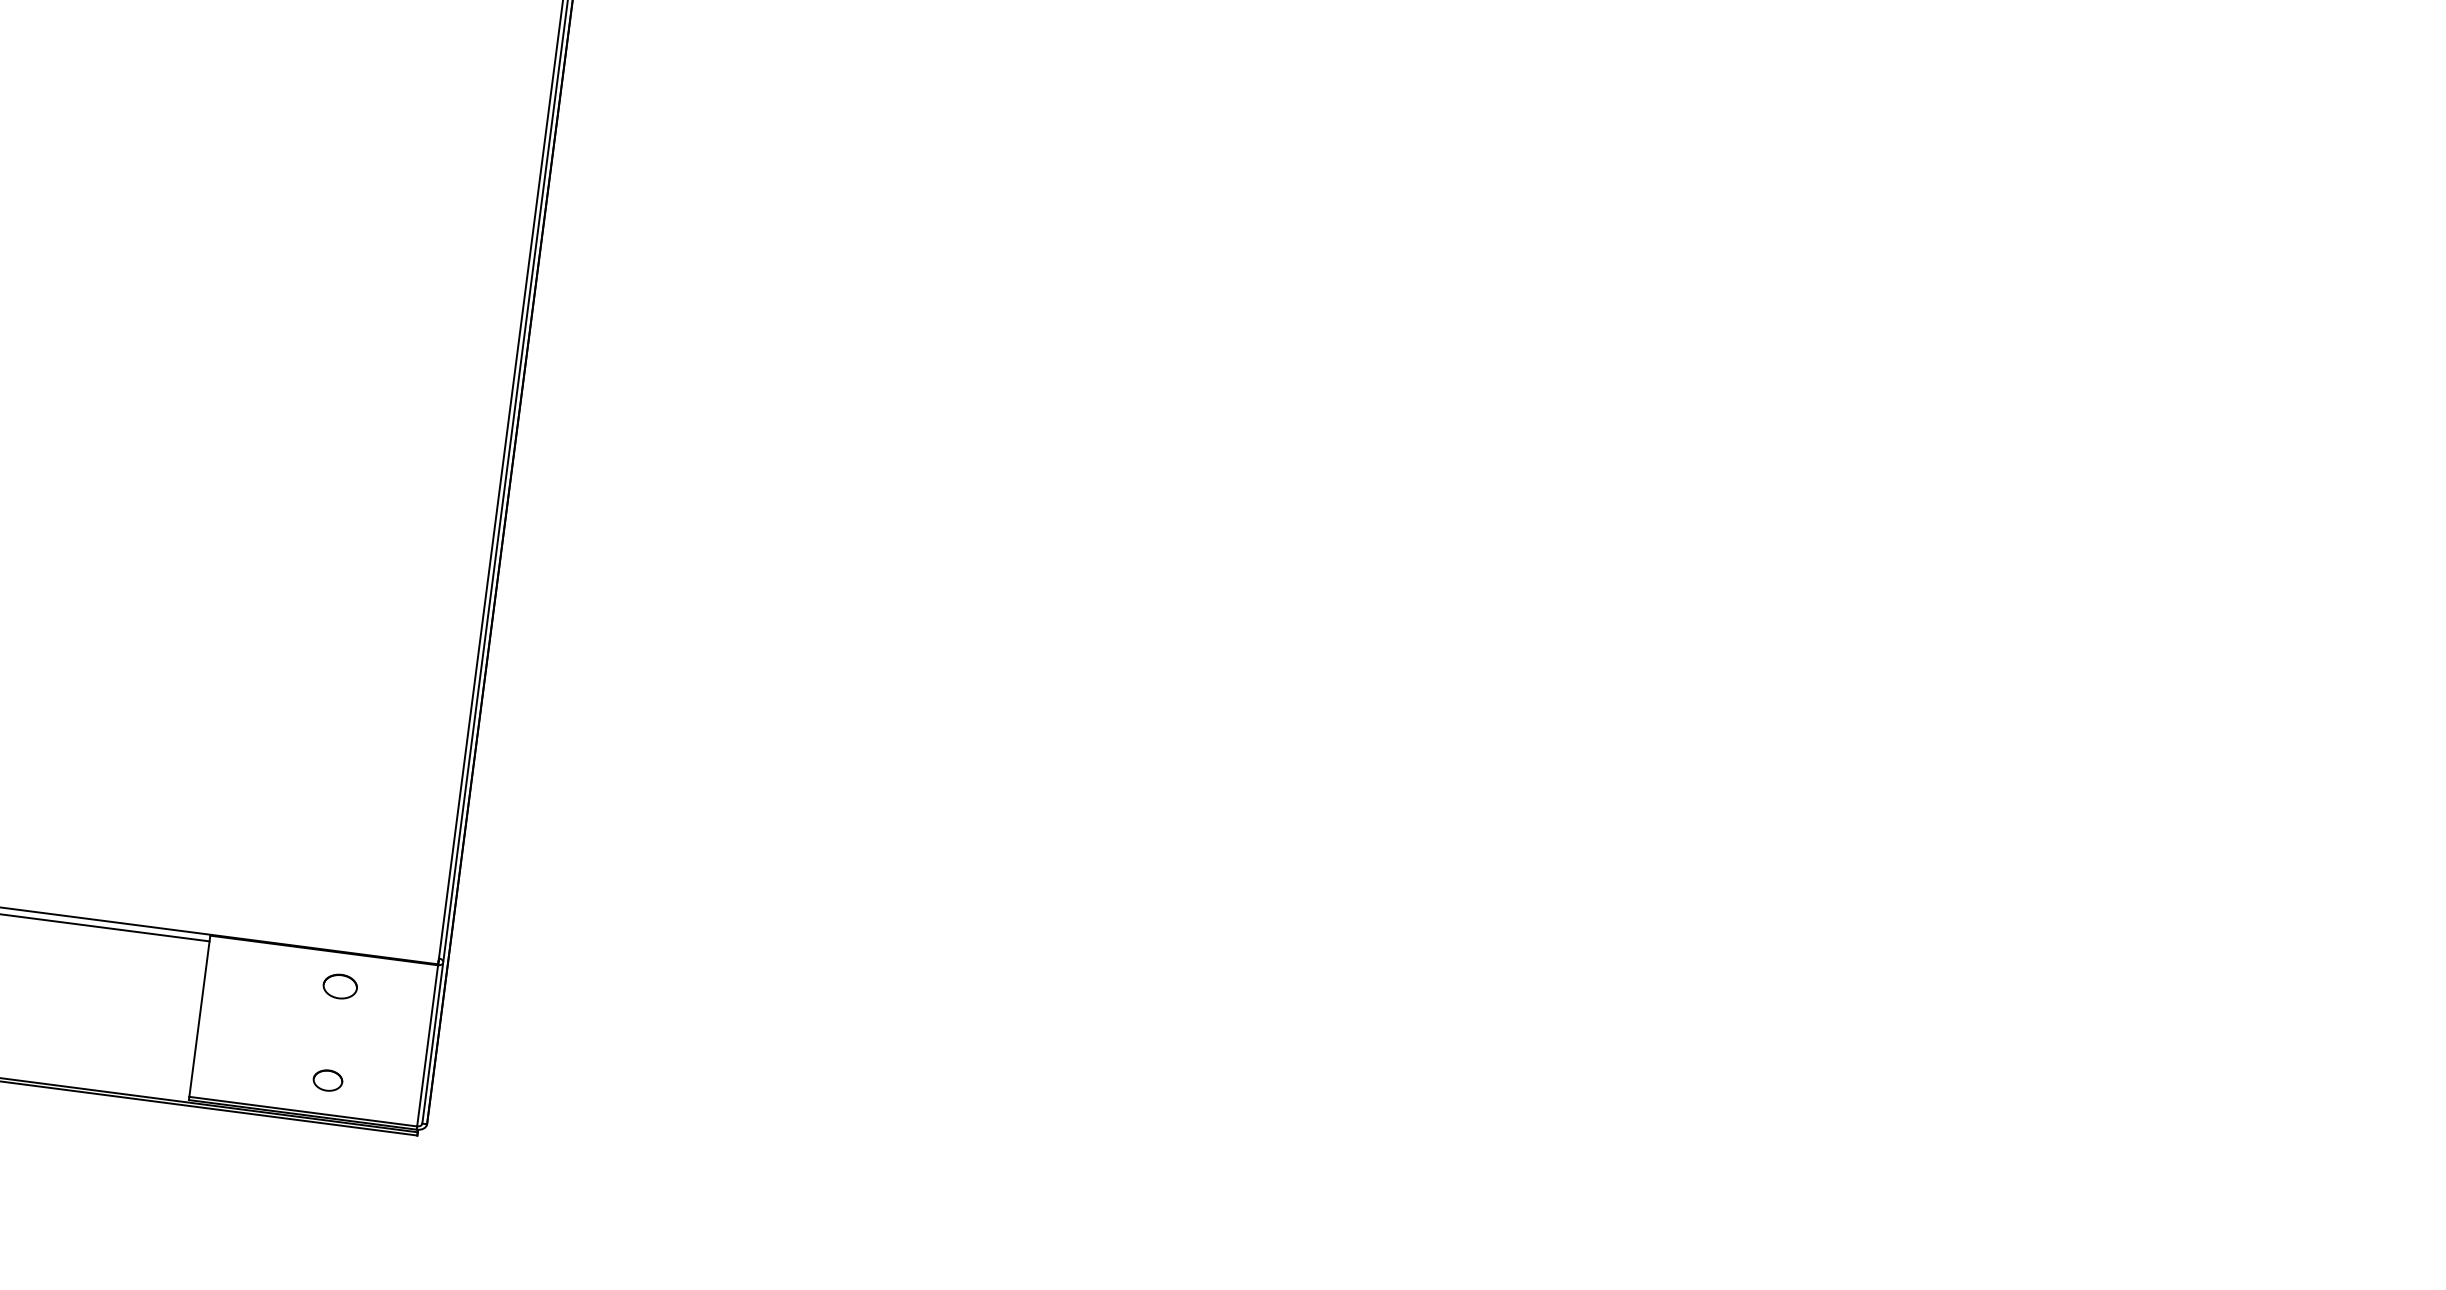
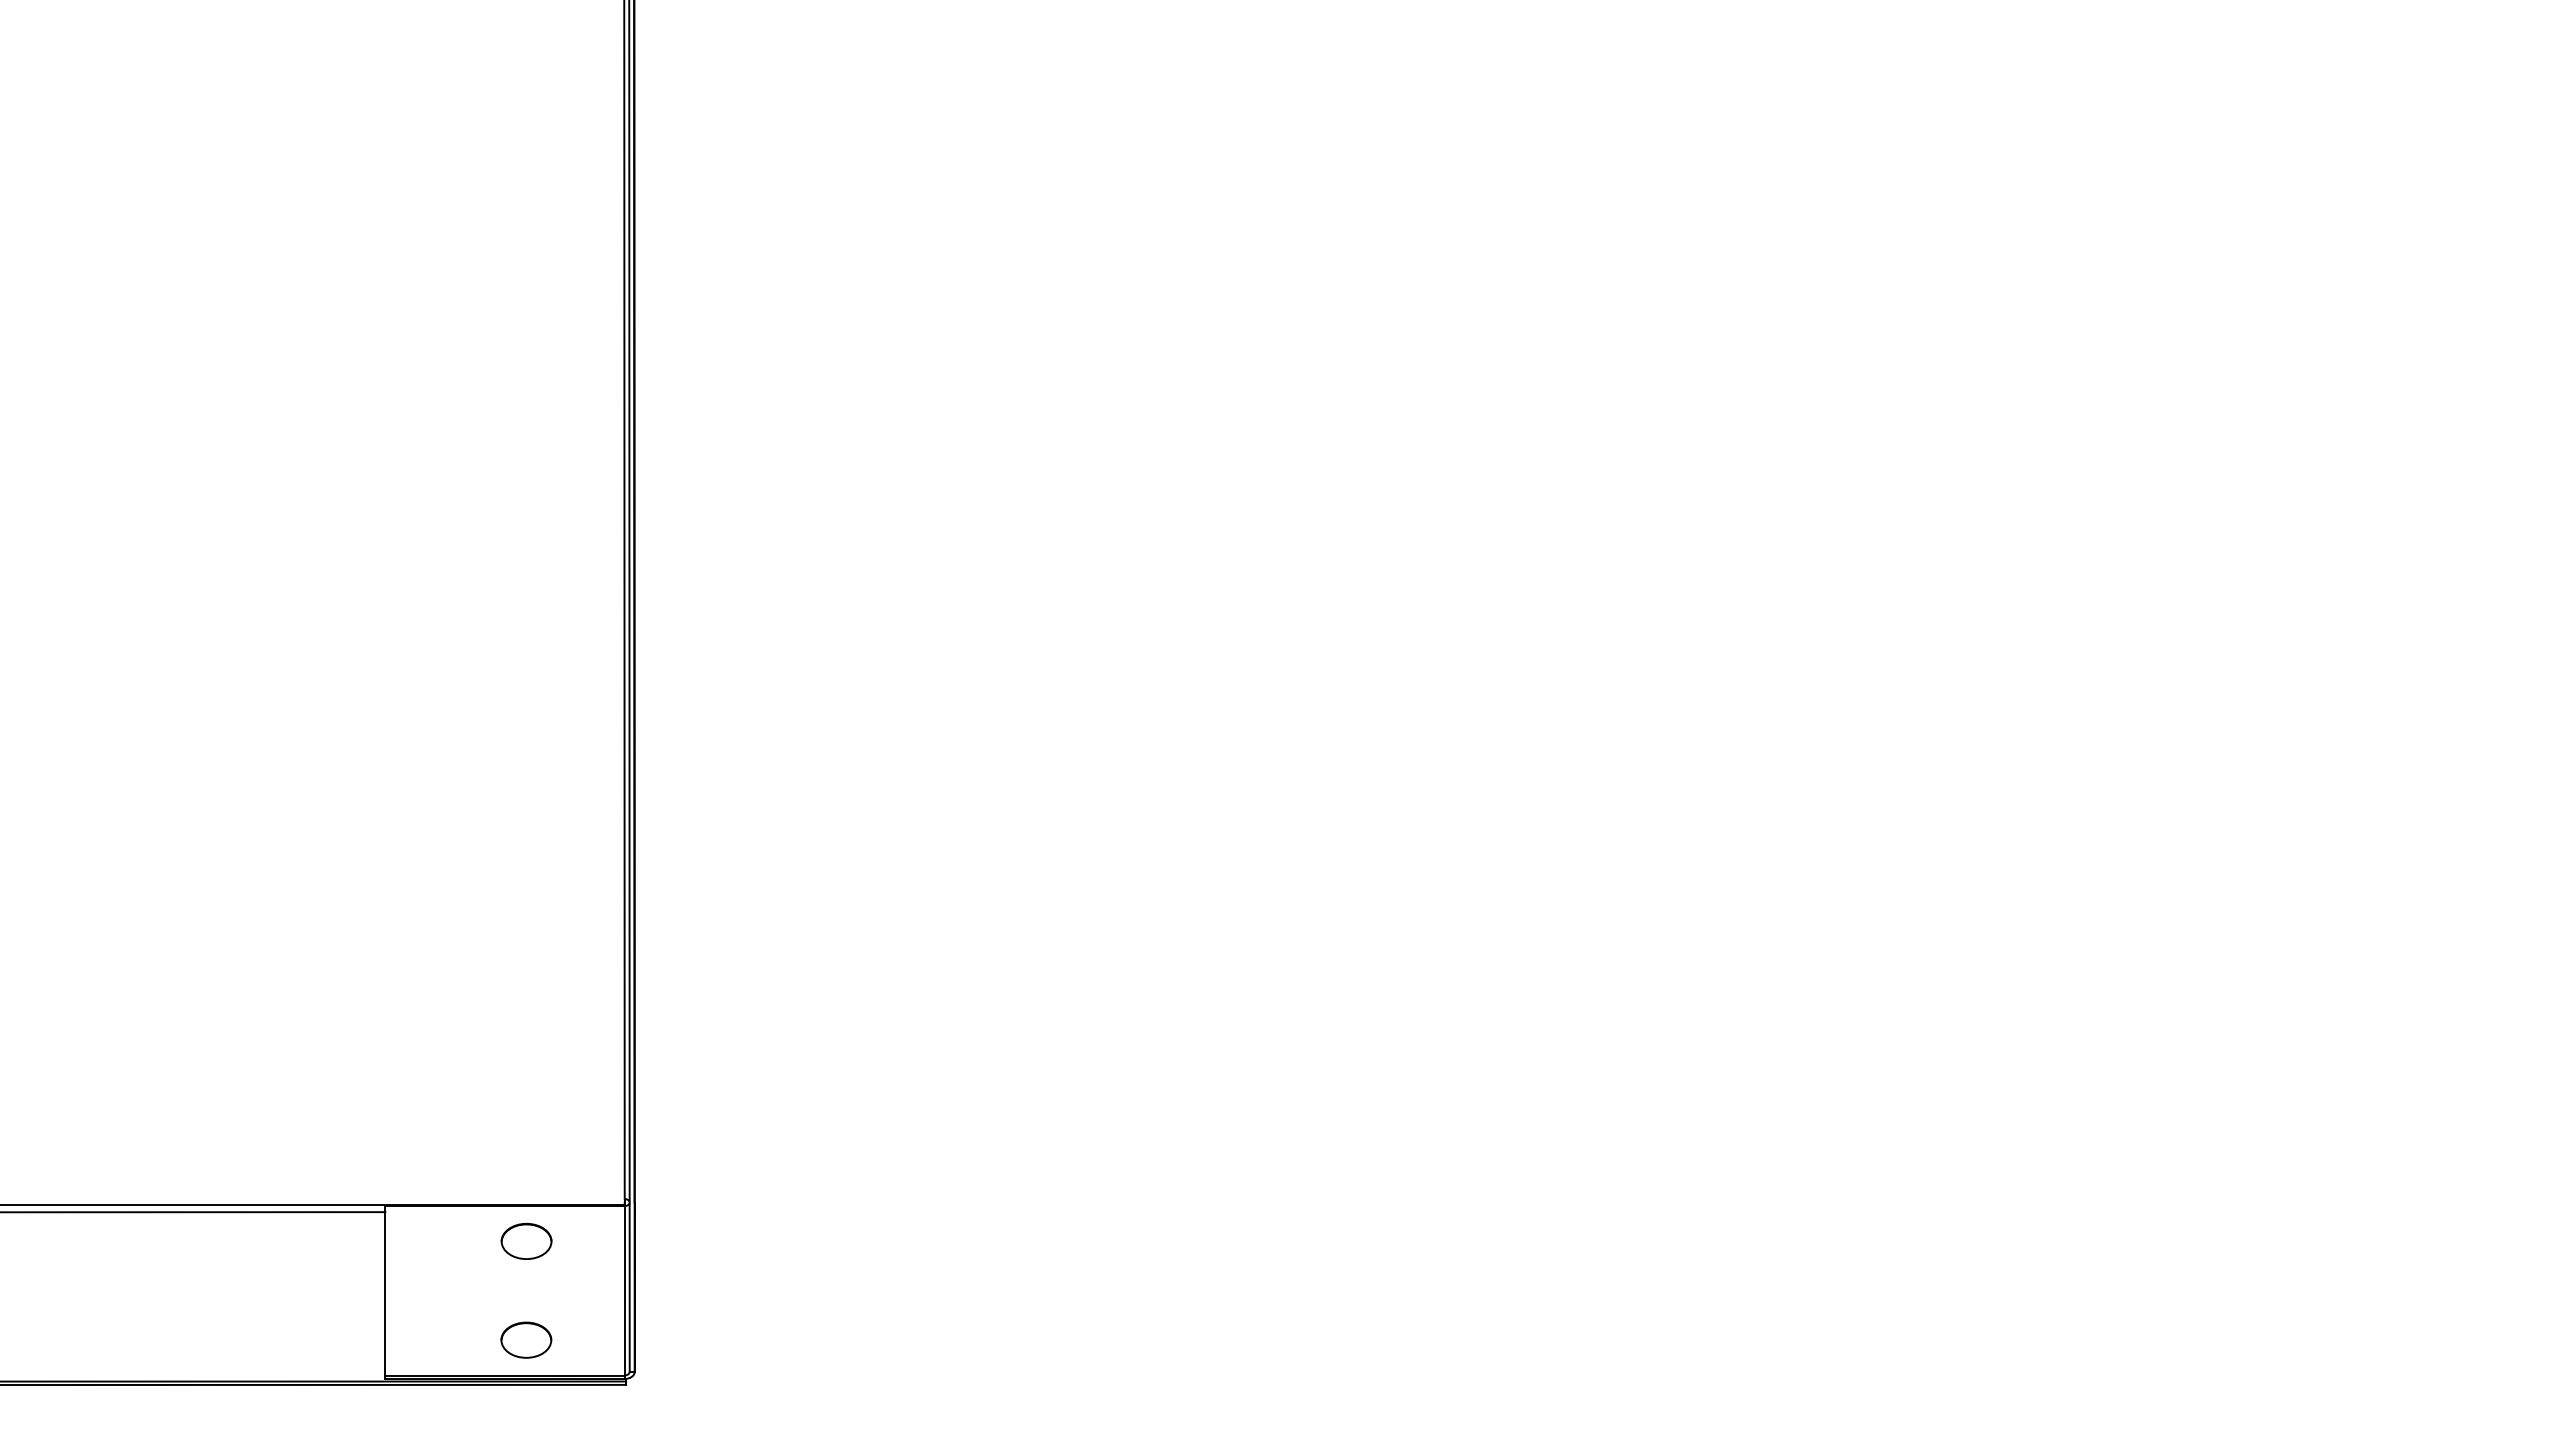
part: (340, 985) -> (526, 1240), size x1.43
part: (328, 1080) -> (526, 1339), size x1.67

